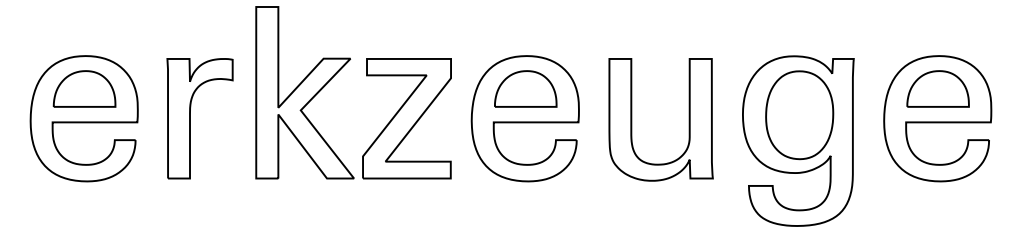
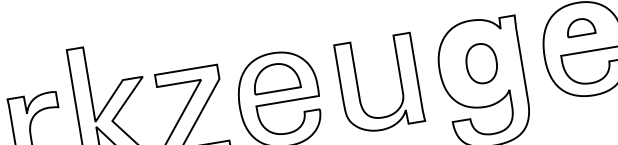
part: (937, 88) -> (580, 27), size x0.6
part: (799, 115) -> (481, 63), size x0.6

